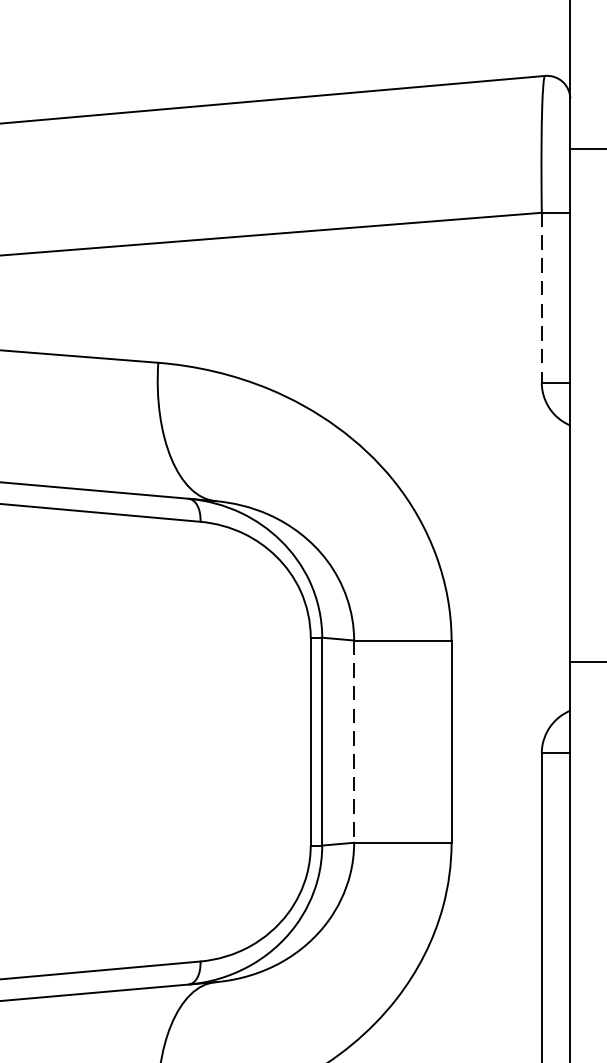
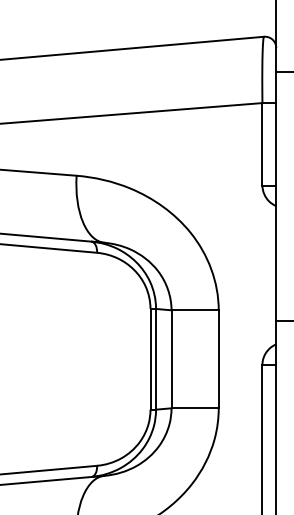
line: (541, 298) -> (262, 144), dashed -> solid
line: (354, 742) -> (171, 359), dashed -> solid

